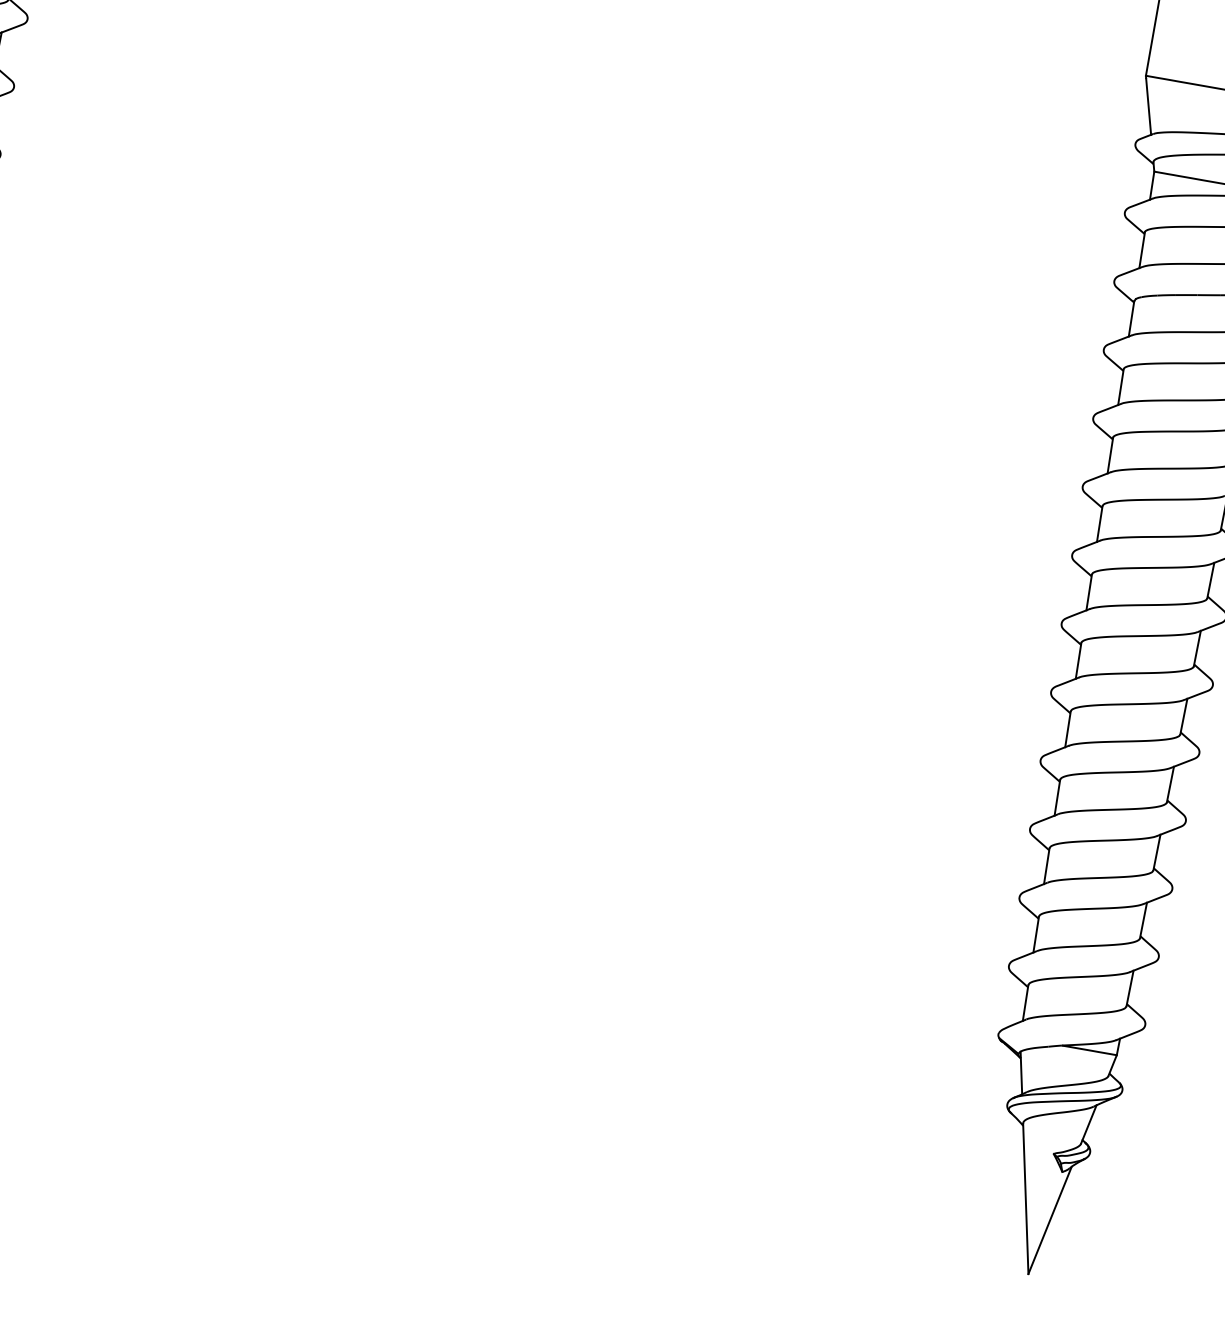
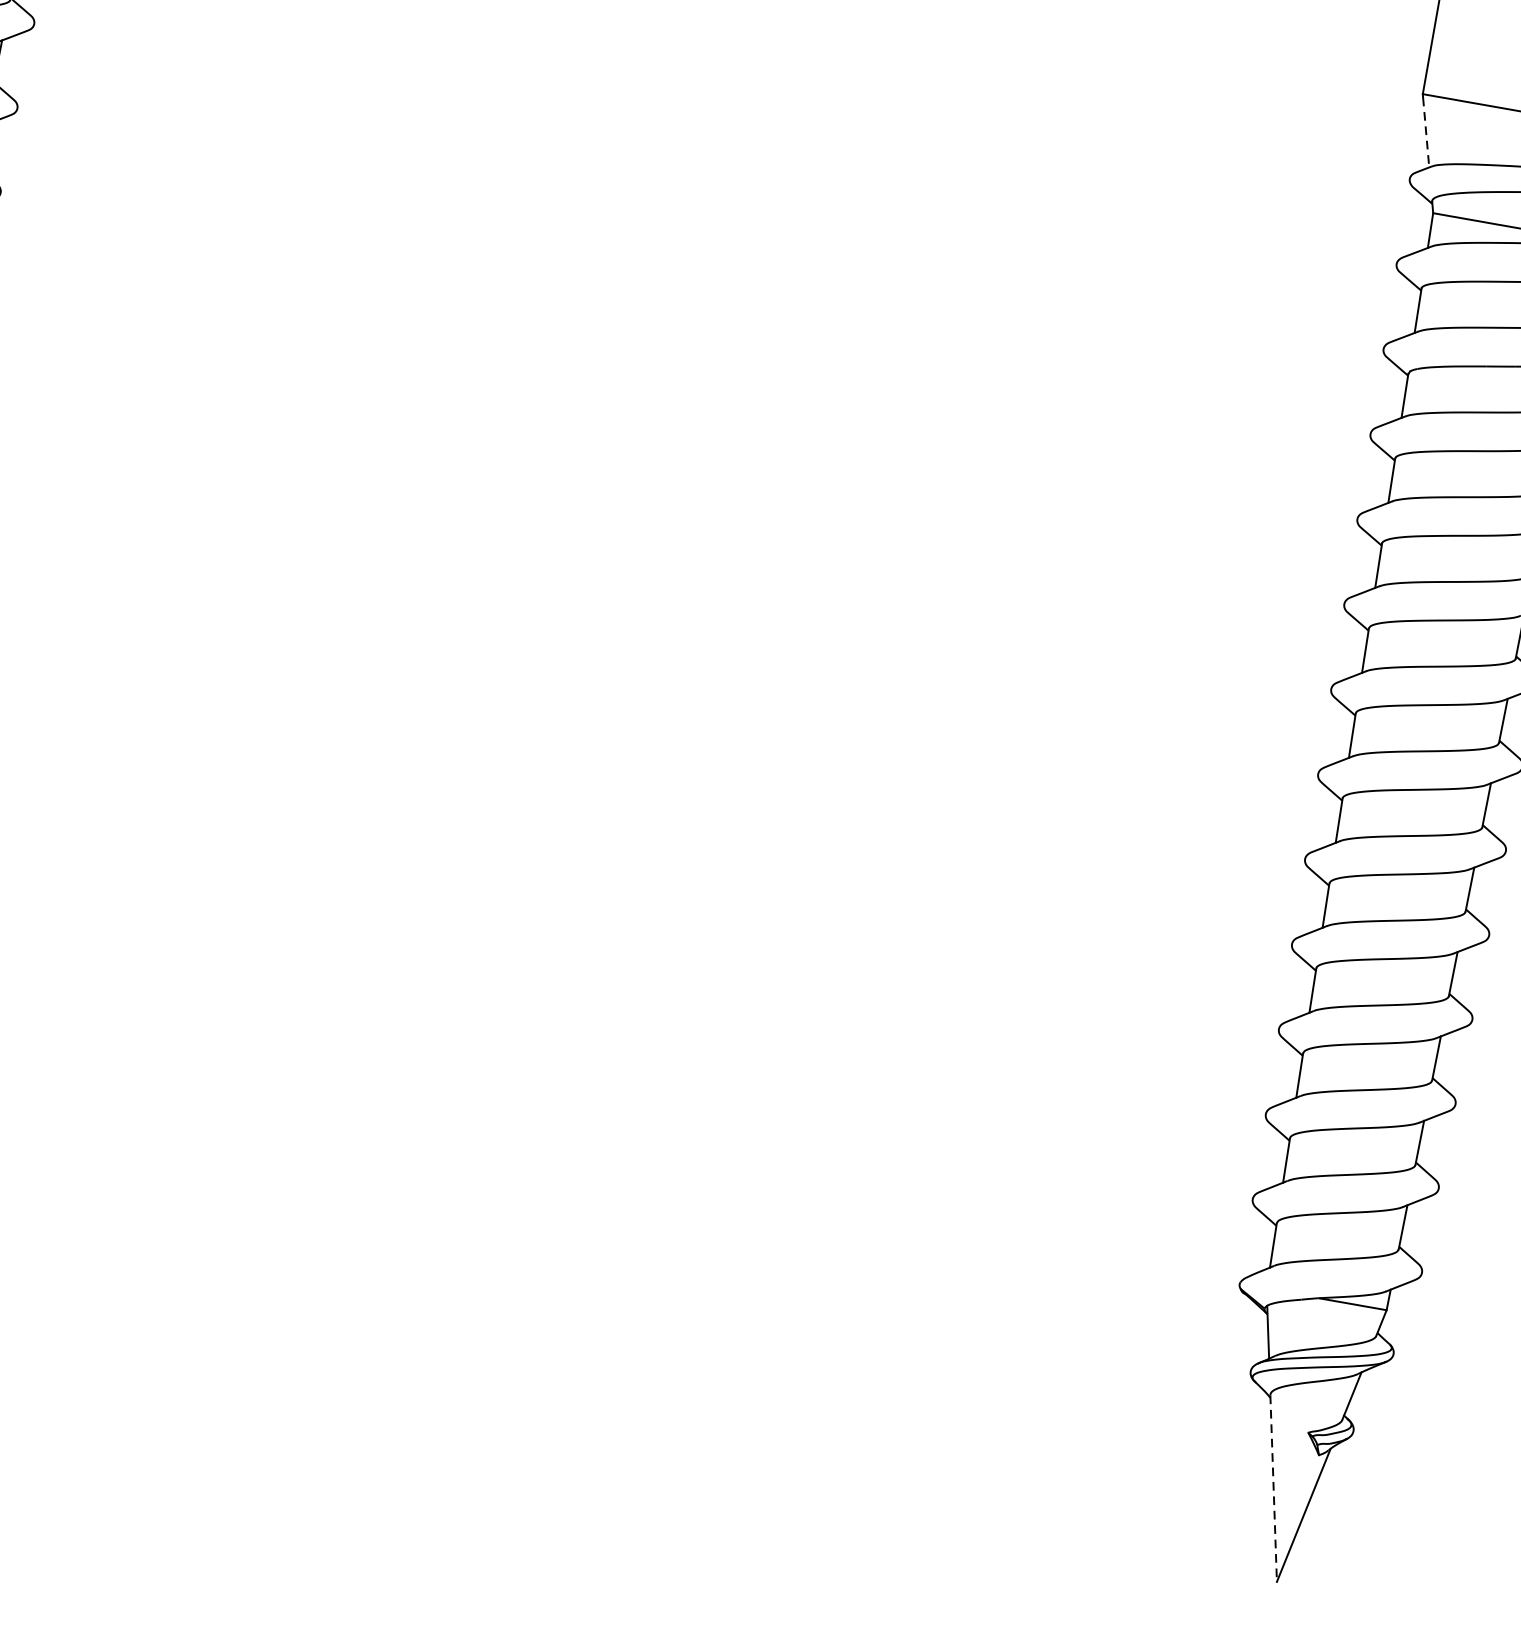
line: (1148, 107) -> (1425, 133), solid -> dashed
line: (1025, 1199) -> (1273, 1489), solid -> dashed

